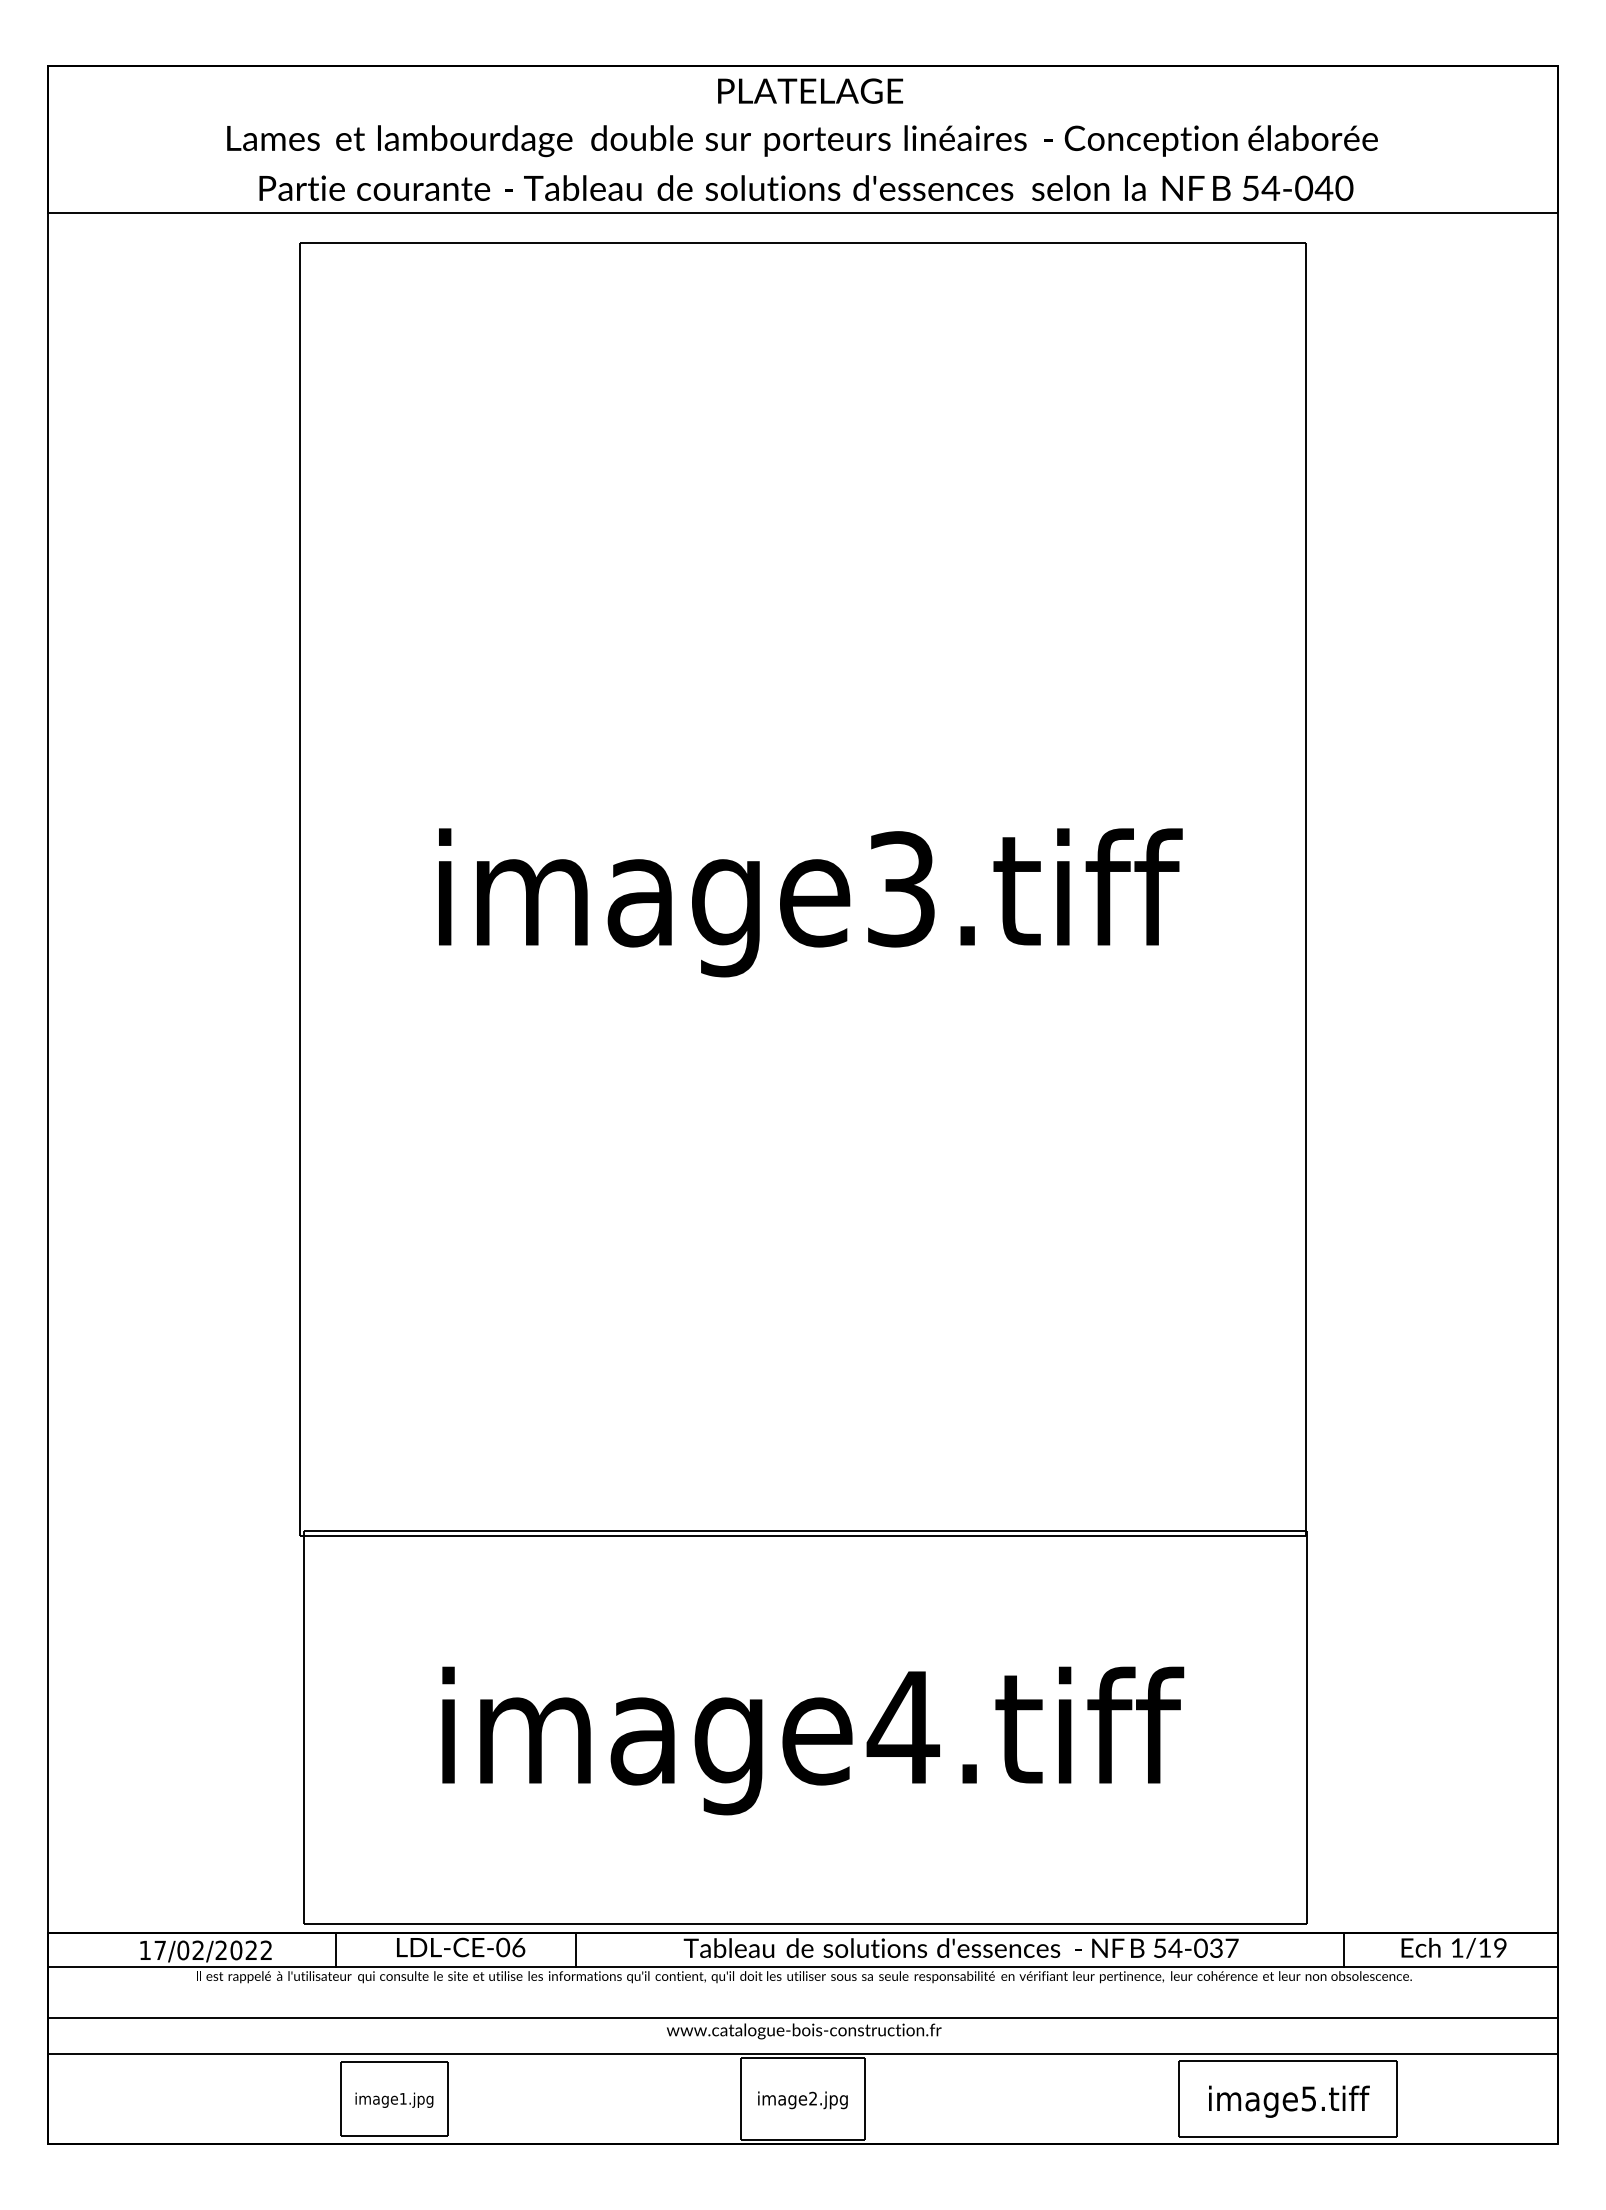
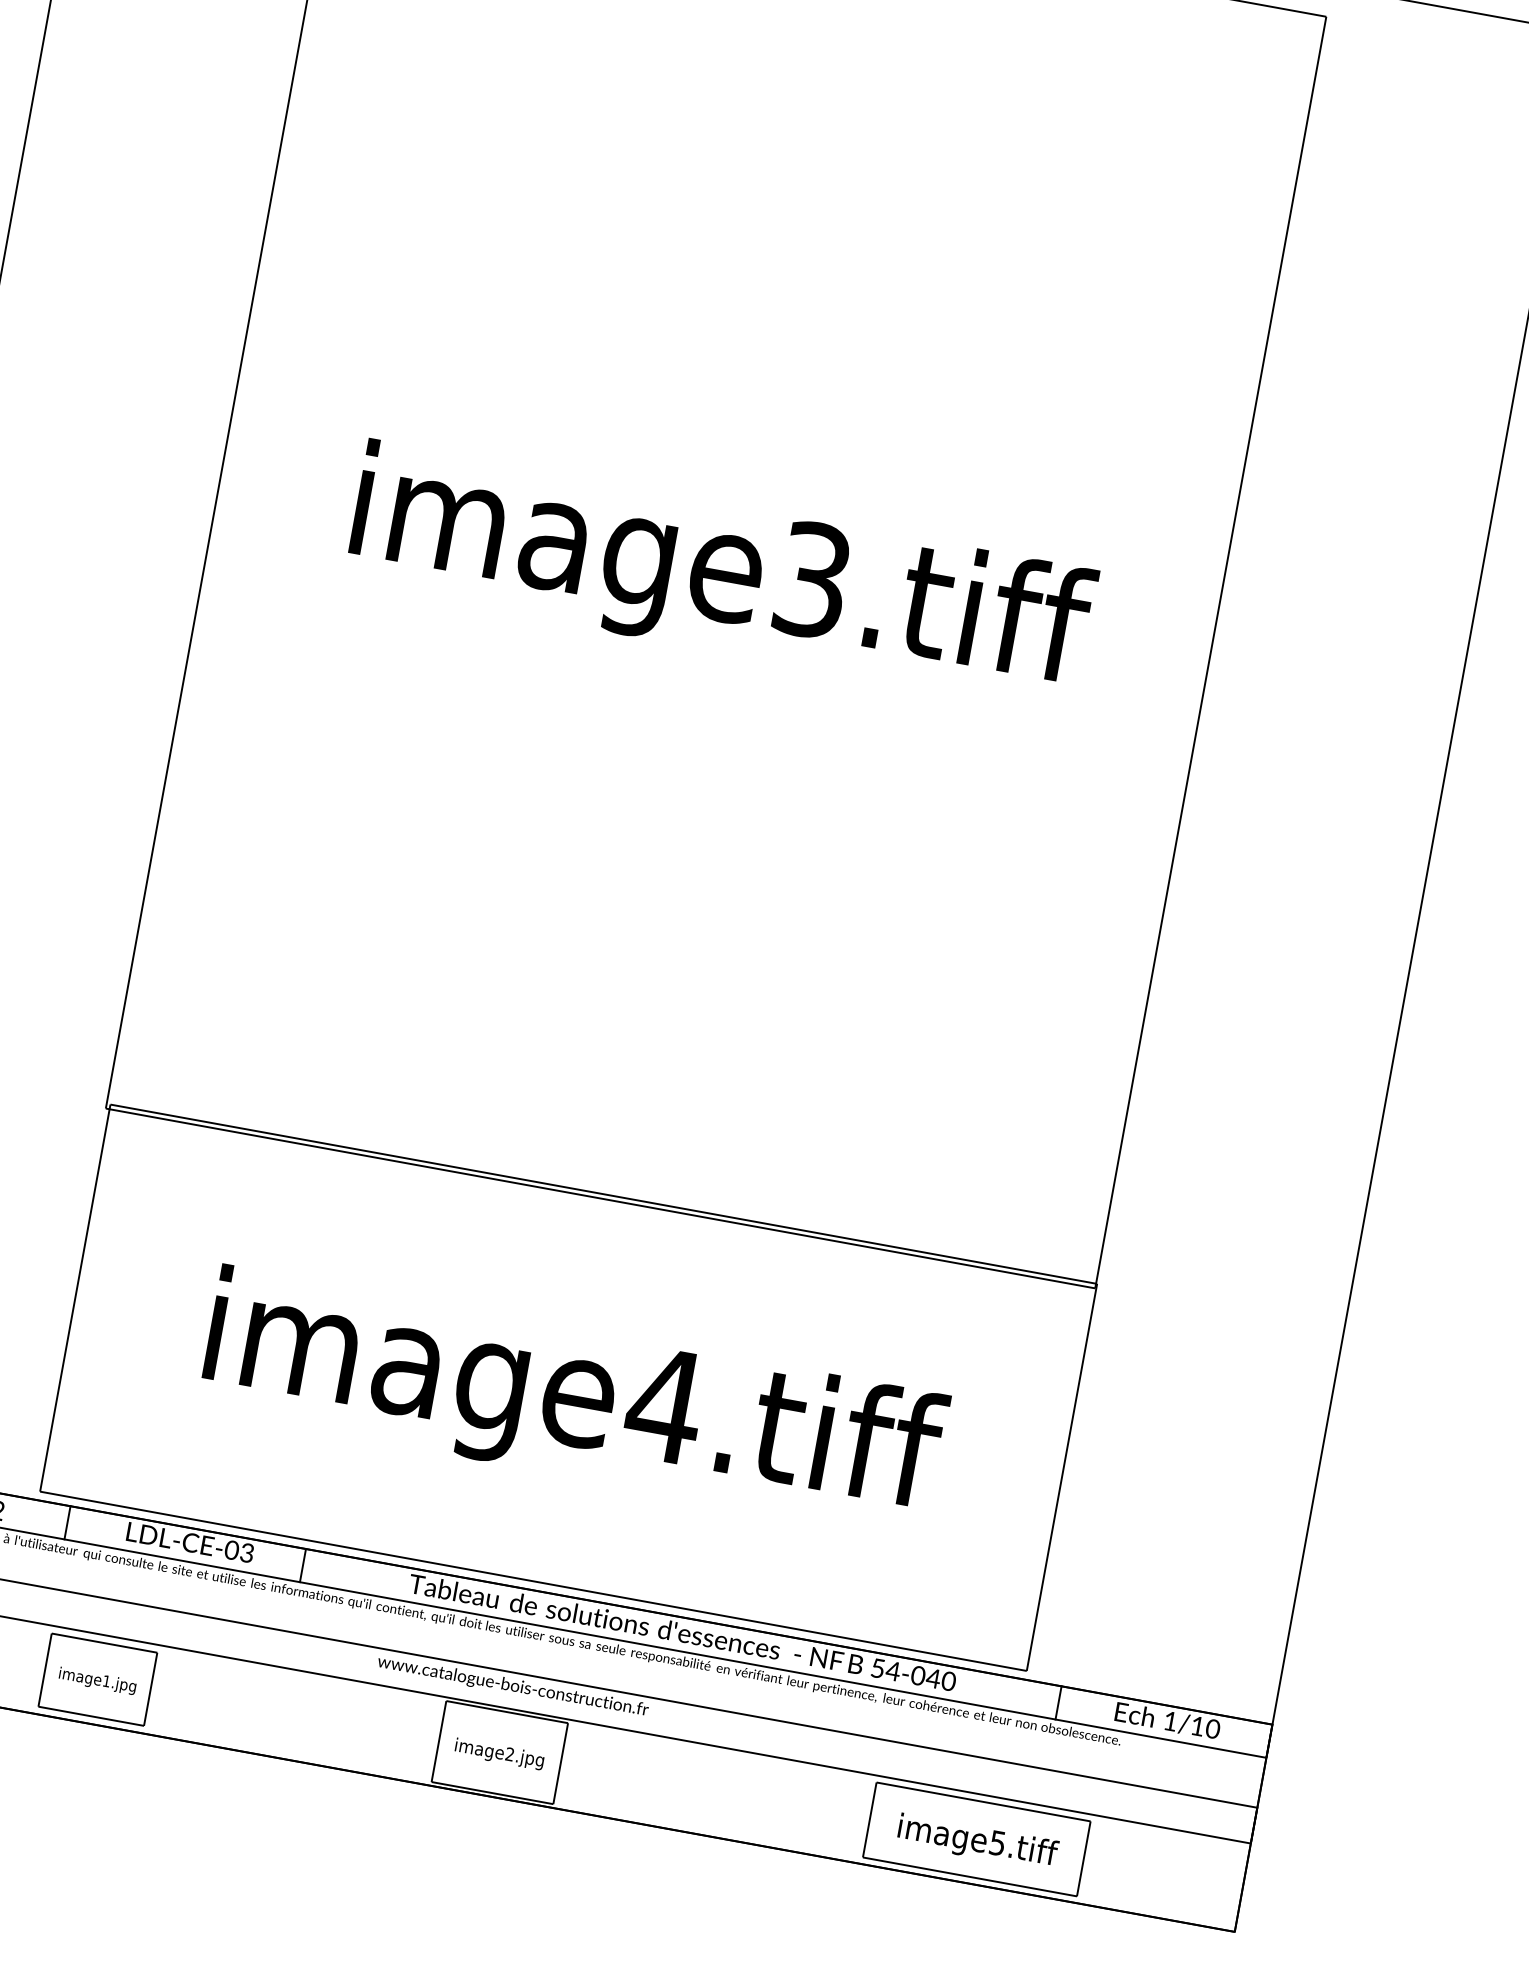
text: (518, 1946) -> (247, 1551), \c16711848;LDL-CE-06 -> \c16711848;LDL-CE-03
text: (1223, 1947) -> (940, 1679), 54-037 -> 54-040
text: (1500, 1948) -> (1213, 1729), 1/19 -> 1/10

